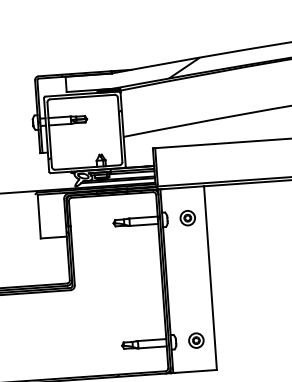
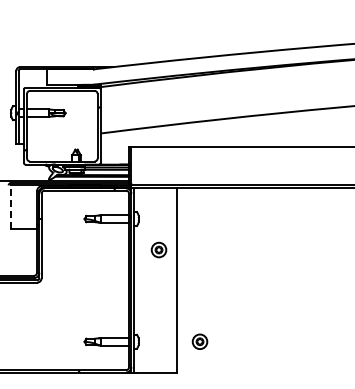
hatch: (183, 67) -> (165, 68), removed
line: (38, 217) -> (10, 207), solid -> dashed
part: (187, 217) -> (158, 249), moved
part: (195, 340) -> (199, 341), moved

